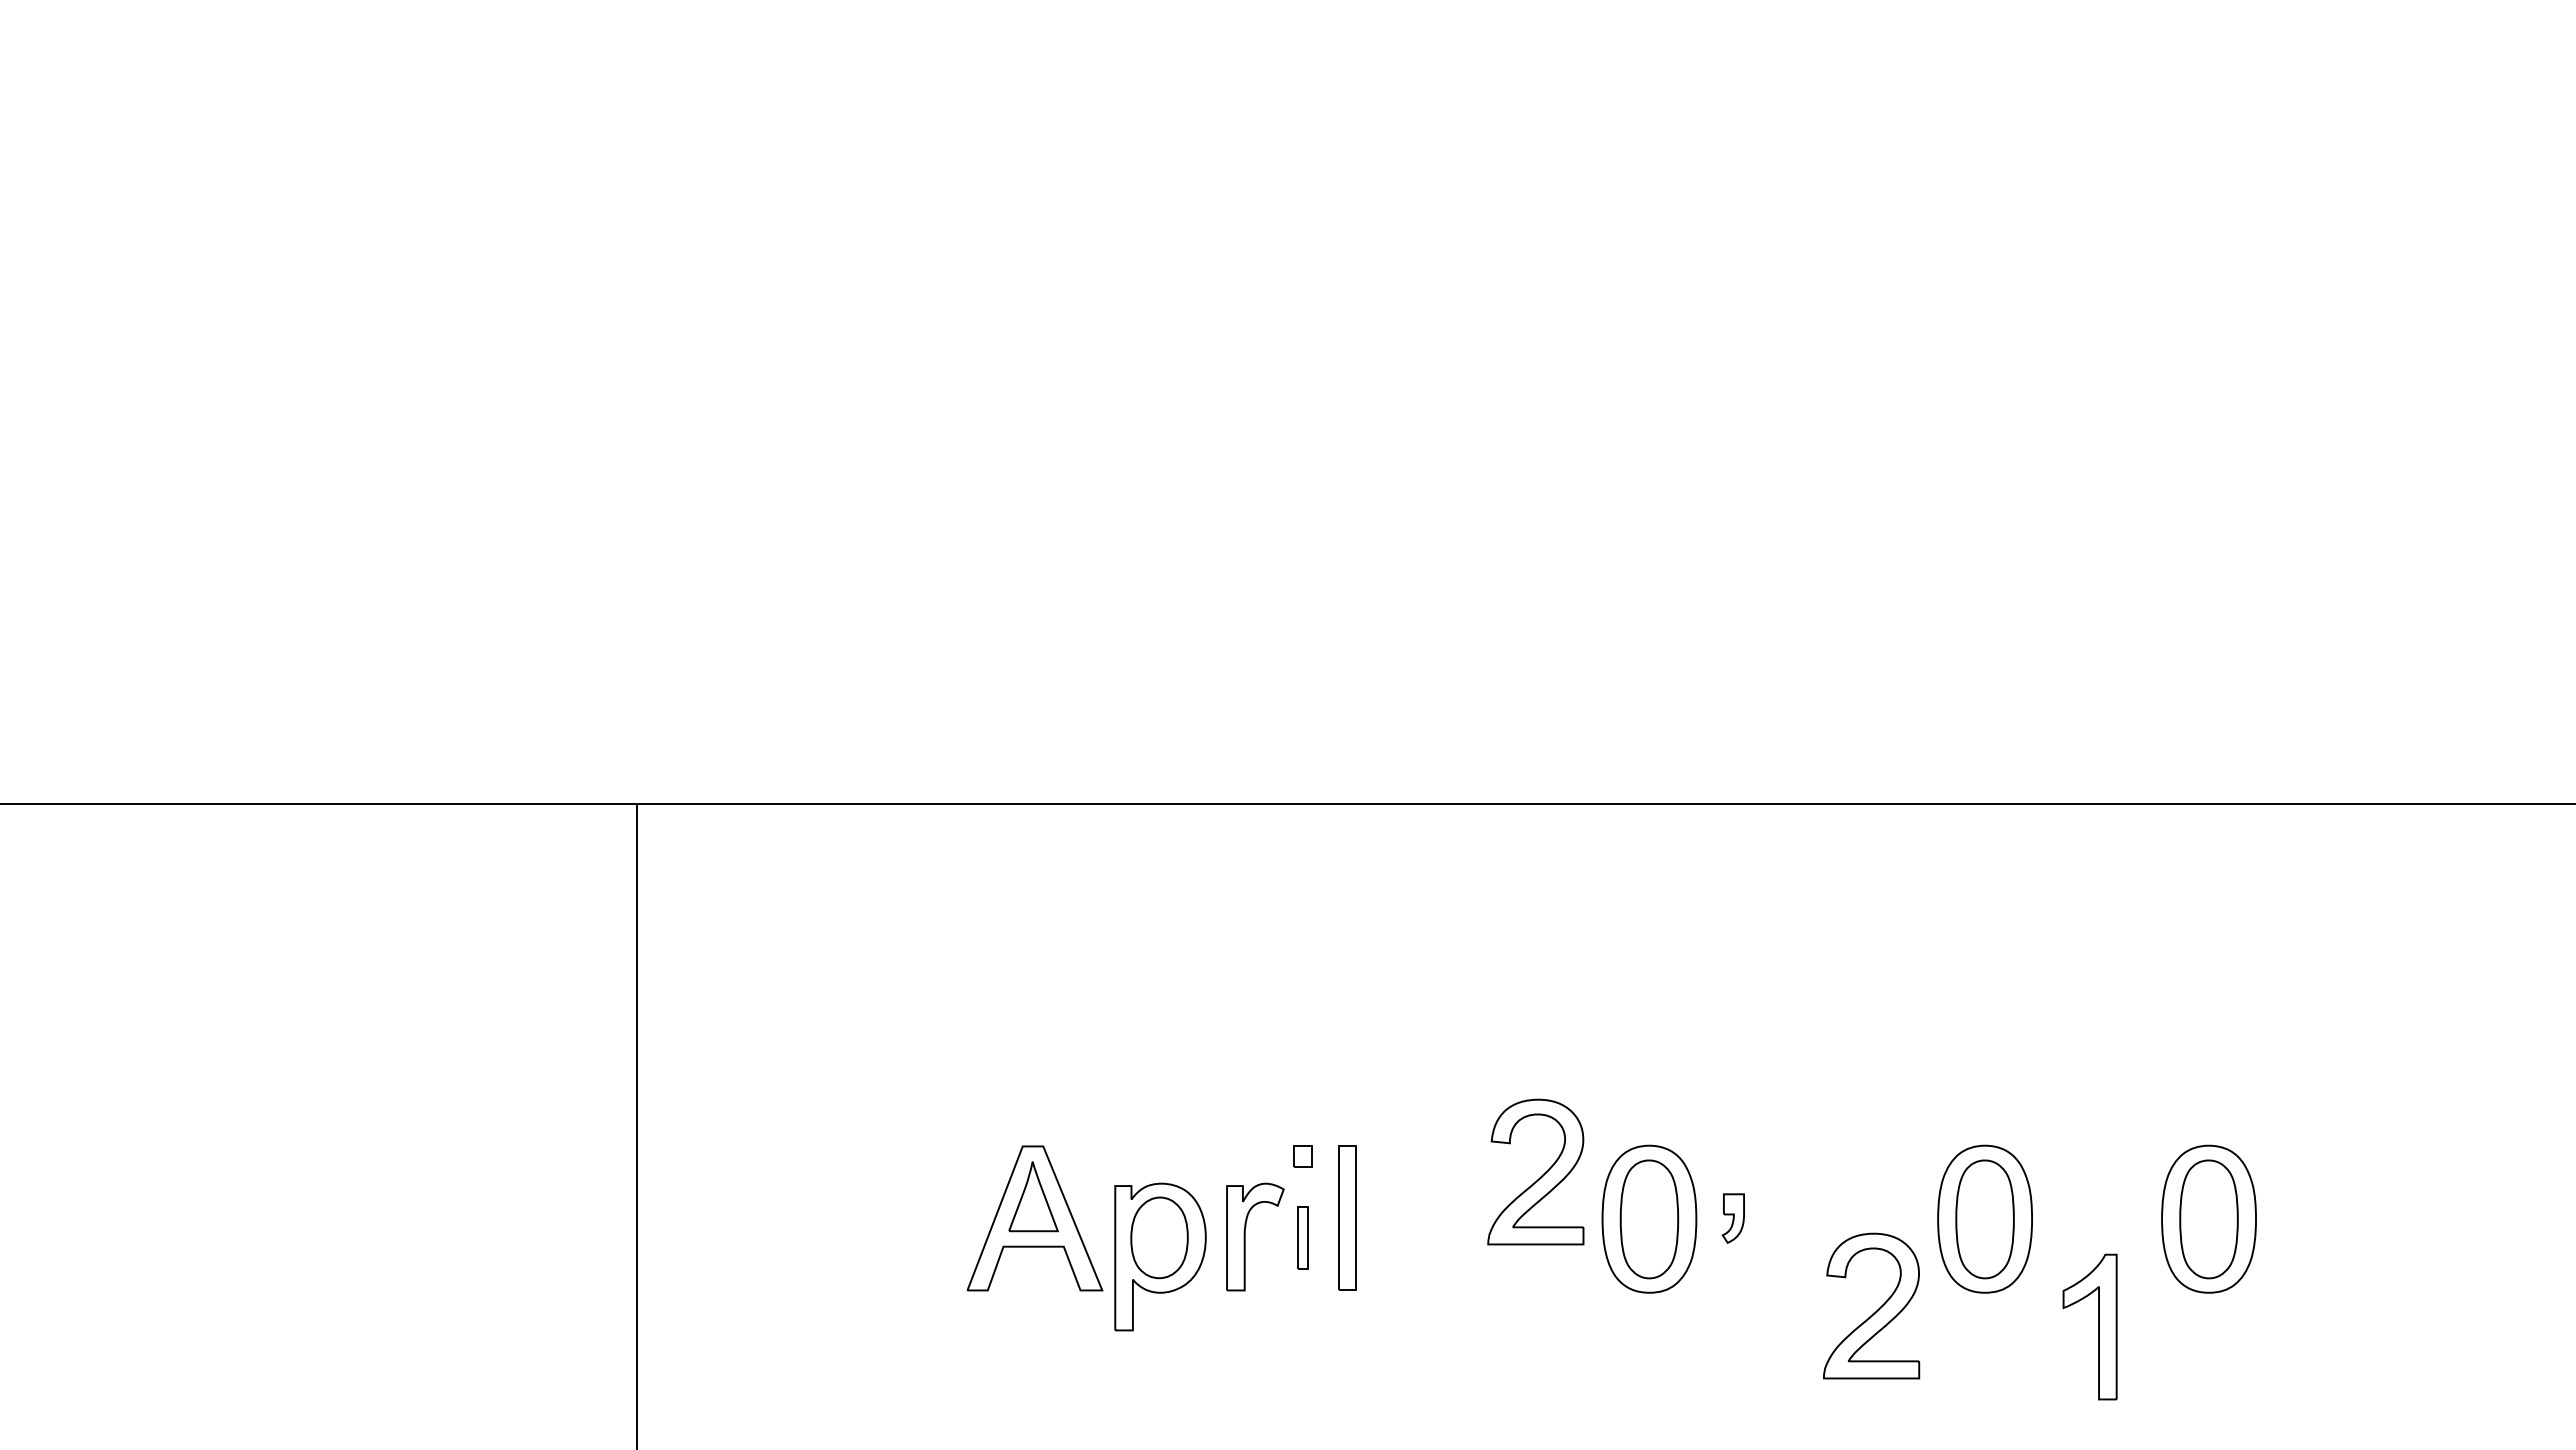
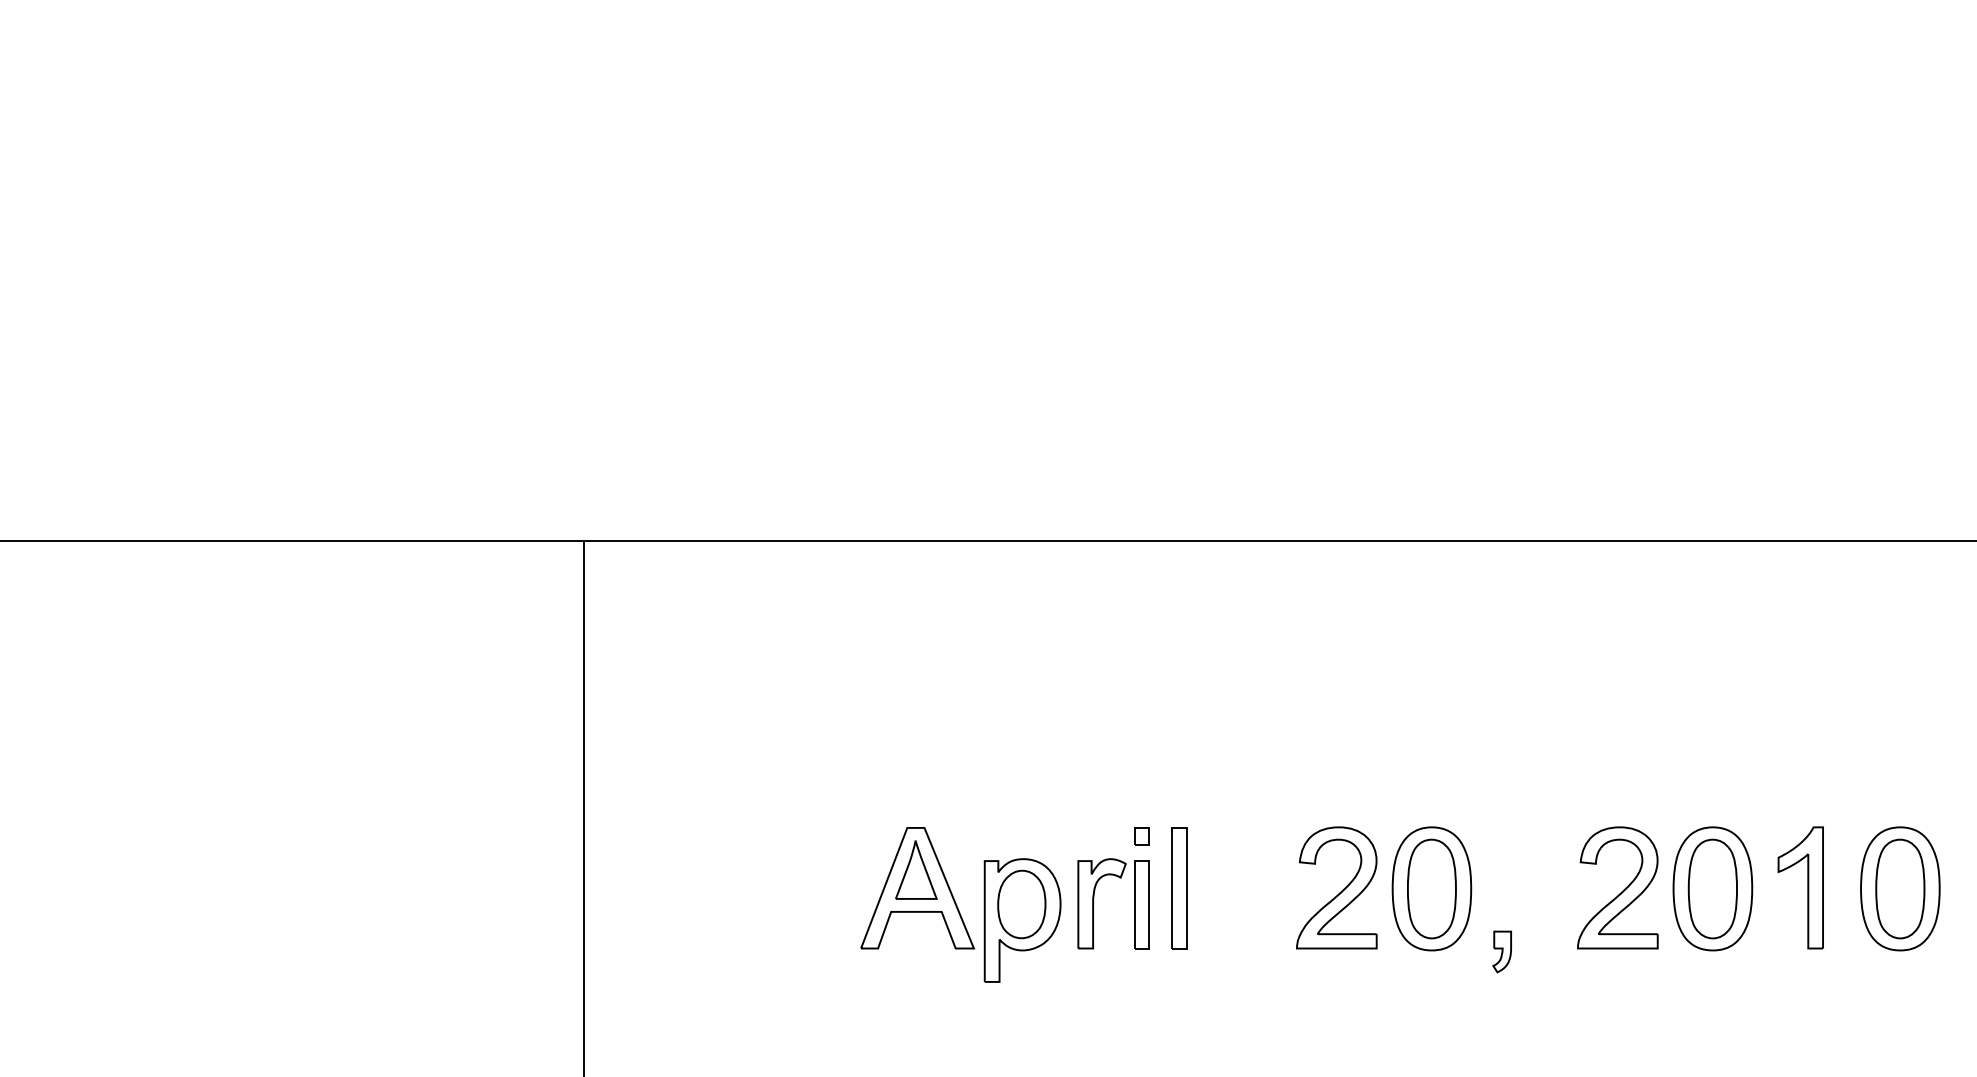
part: (1540, 1176) -> (1340, 891), moved
part: (1732, 1218) -> (1501, 951), moved
part: (1302, 1237) -> (1141, 904), size x1.67
part: (1876, 1310) -> (1621, 891), moved
part: (2098, 1326) -> (1807, 887), moved

